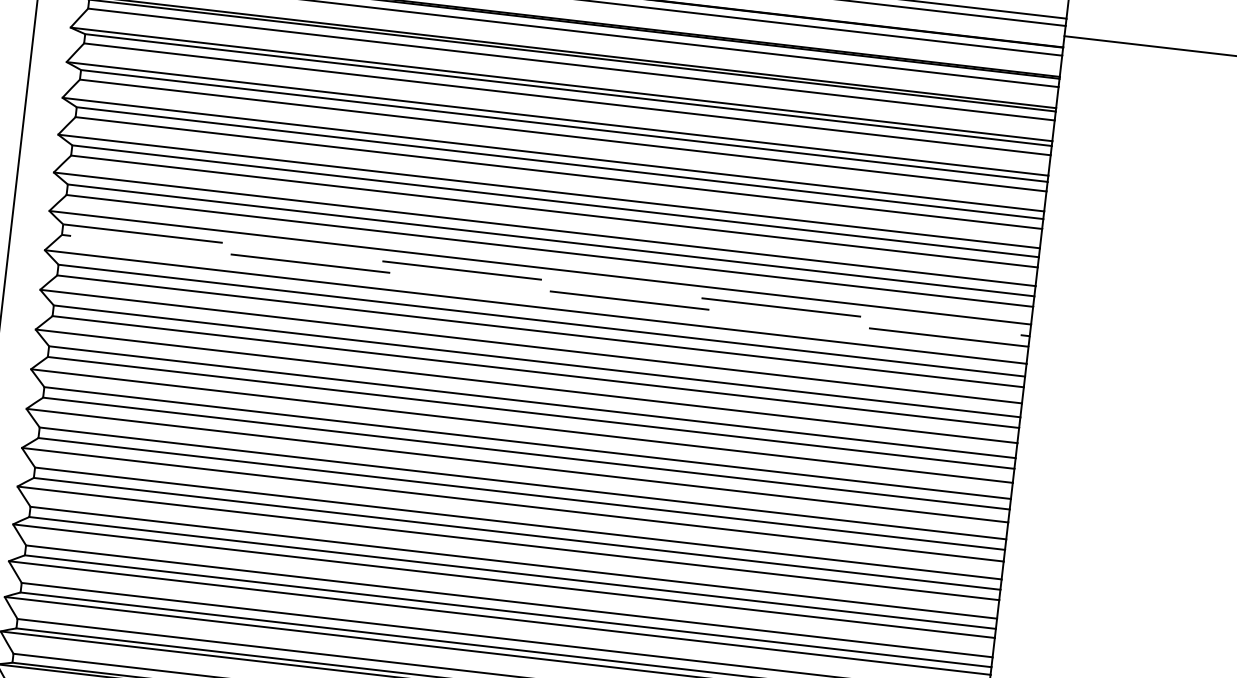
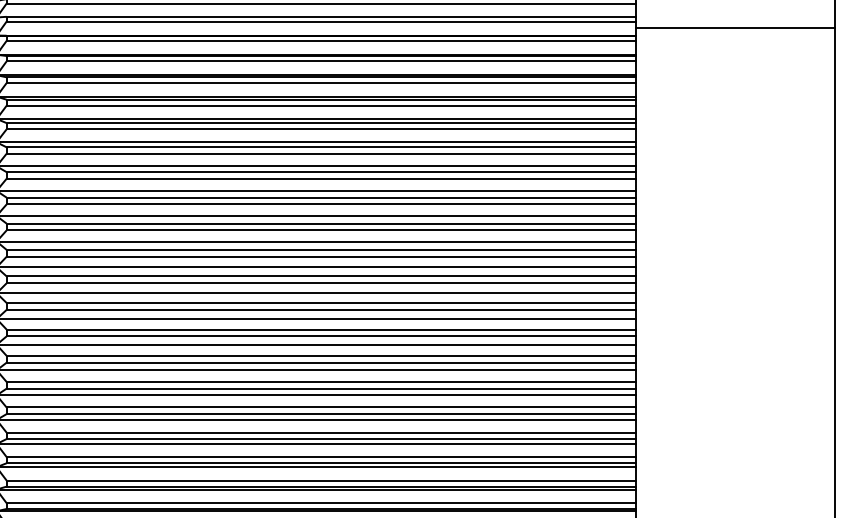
line: (546, 280) -> (321, 223), dashed -> solid
line: (545, 290) -> (321, 230), dashed -> solid

